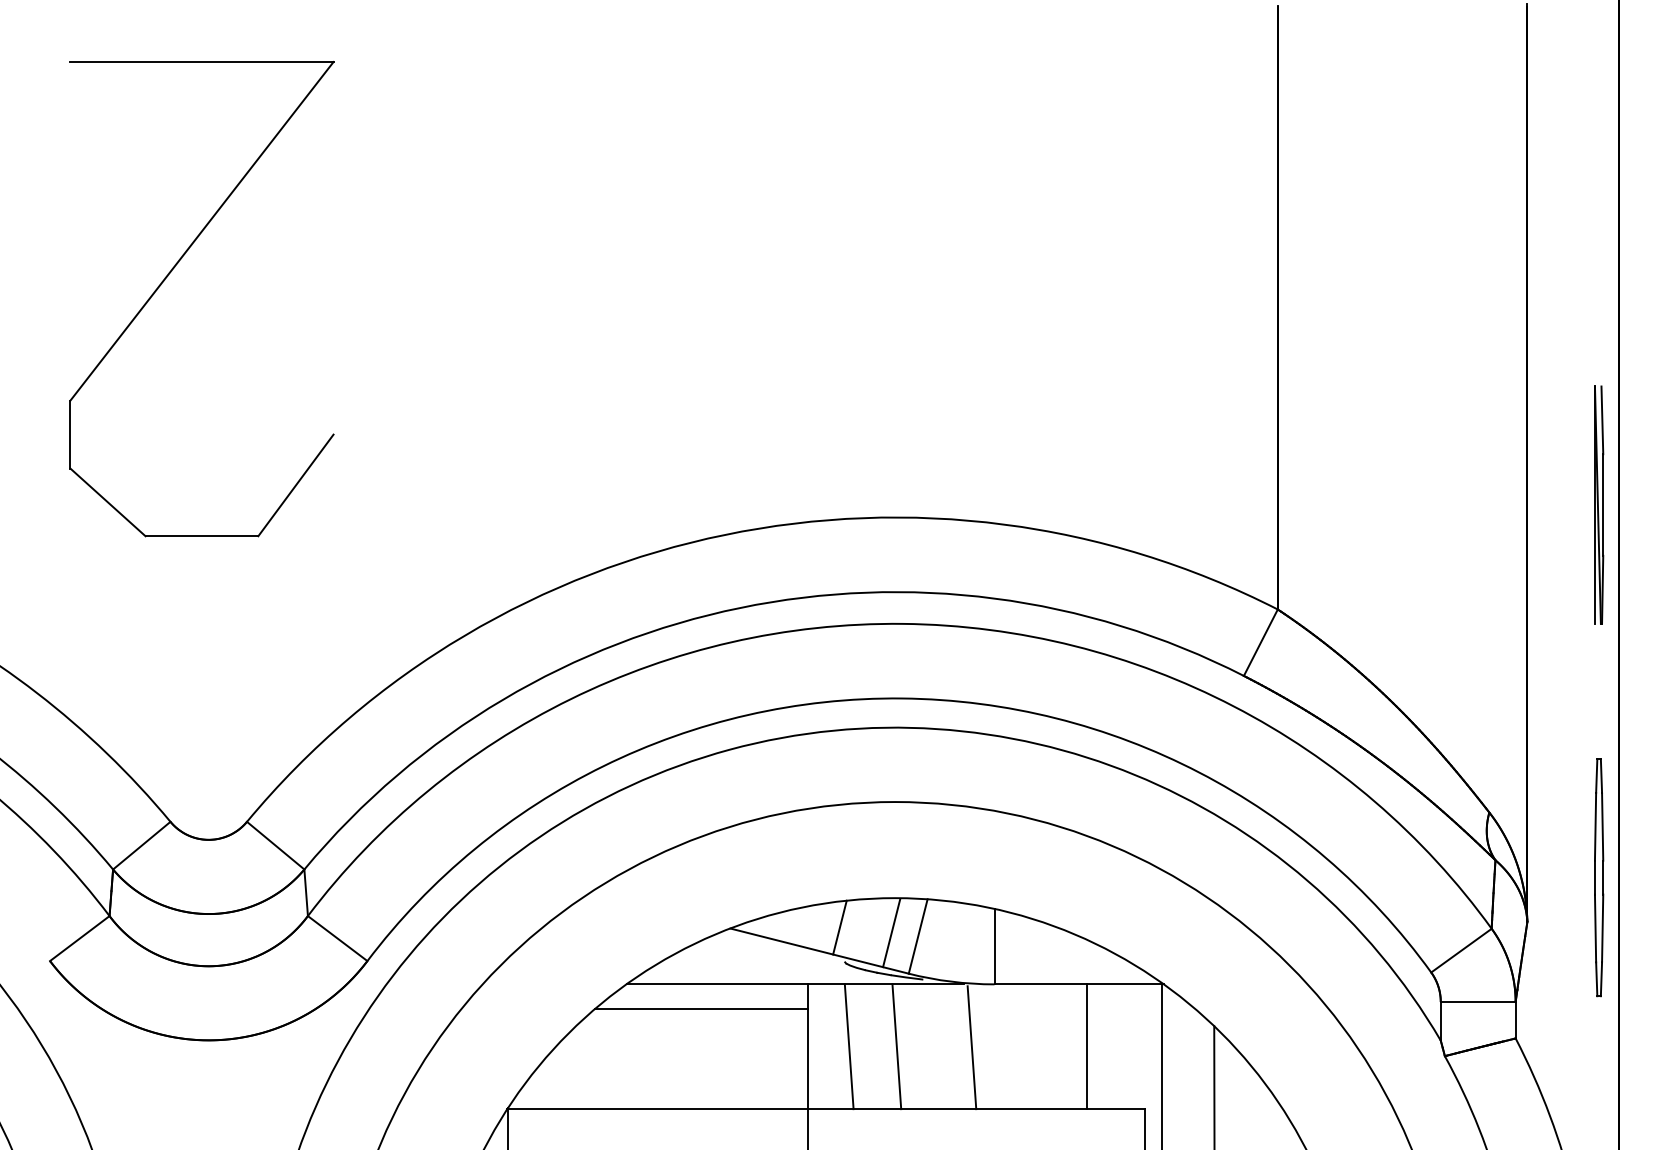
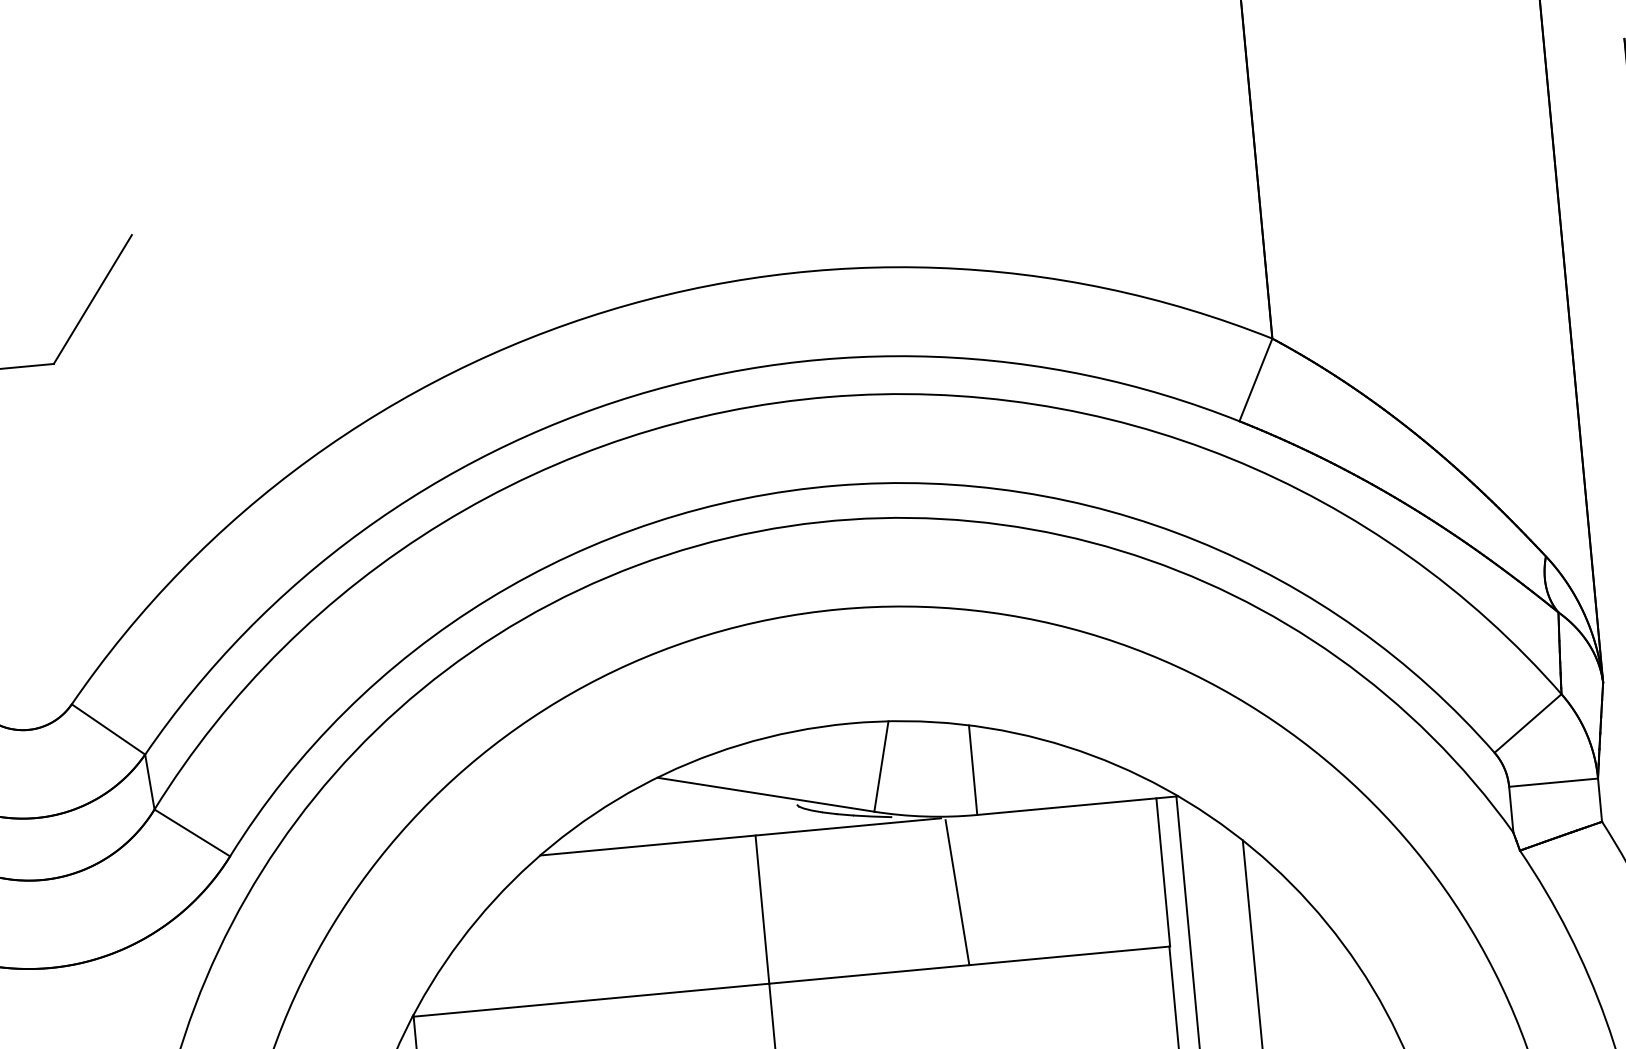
line: (839, 927) -> (786, 764), removed
line: (891, 933) -> (849, 765), removed
line: (700, 1009) -> (630, 877), removed
line: (848, 1046) -> (810, 904), removed
line: (896, 1046) -> (867, 899), removed
line: (1087, 1046) -> (1163, 872), moved

